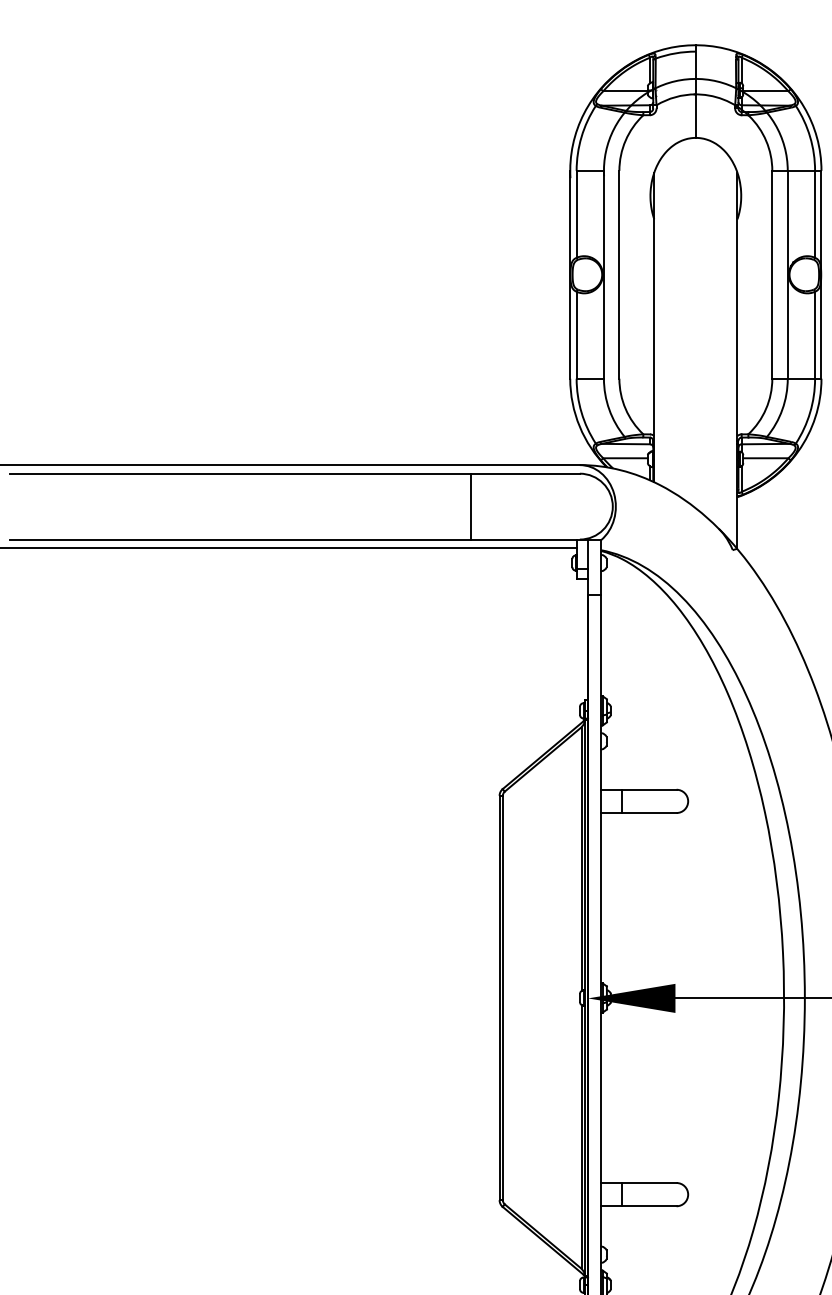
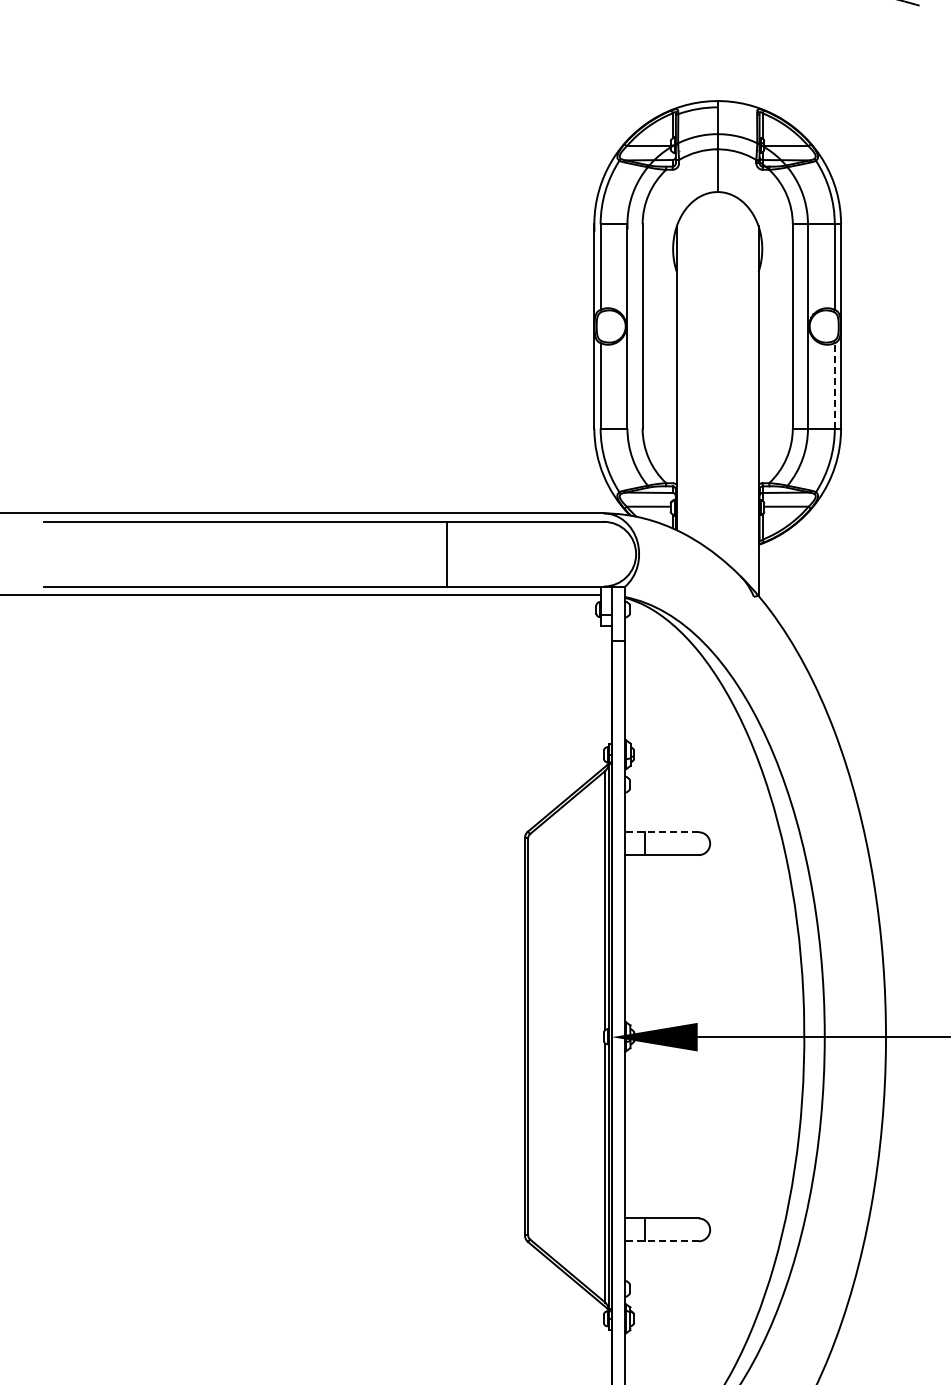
line: (814, 334) -> (834, 385), solid -> dashed
line: (470, 505) -> (446, 553), moved
line: (638, 789) -> (661, 832), solid -> dashed
line: (638, 1206) -> (661, 1241), solid -> dashed

